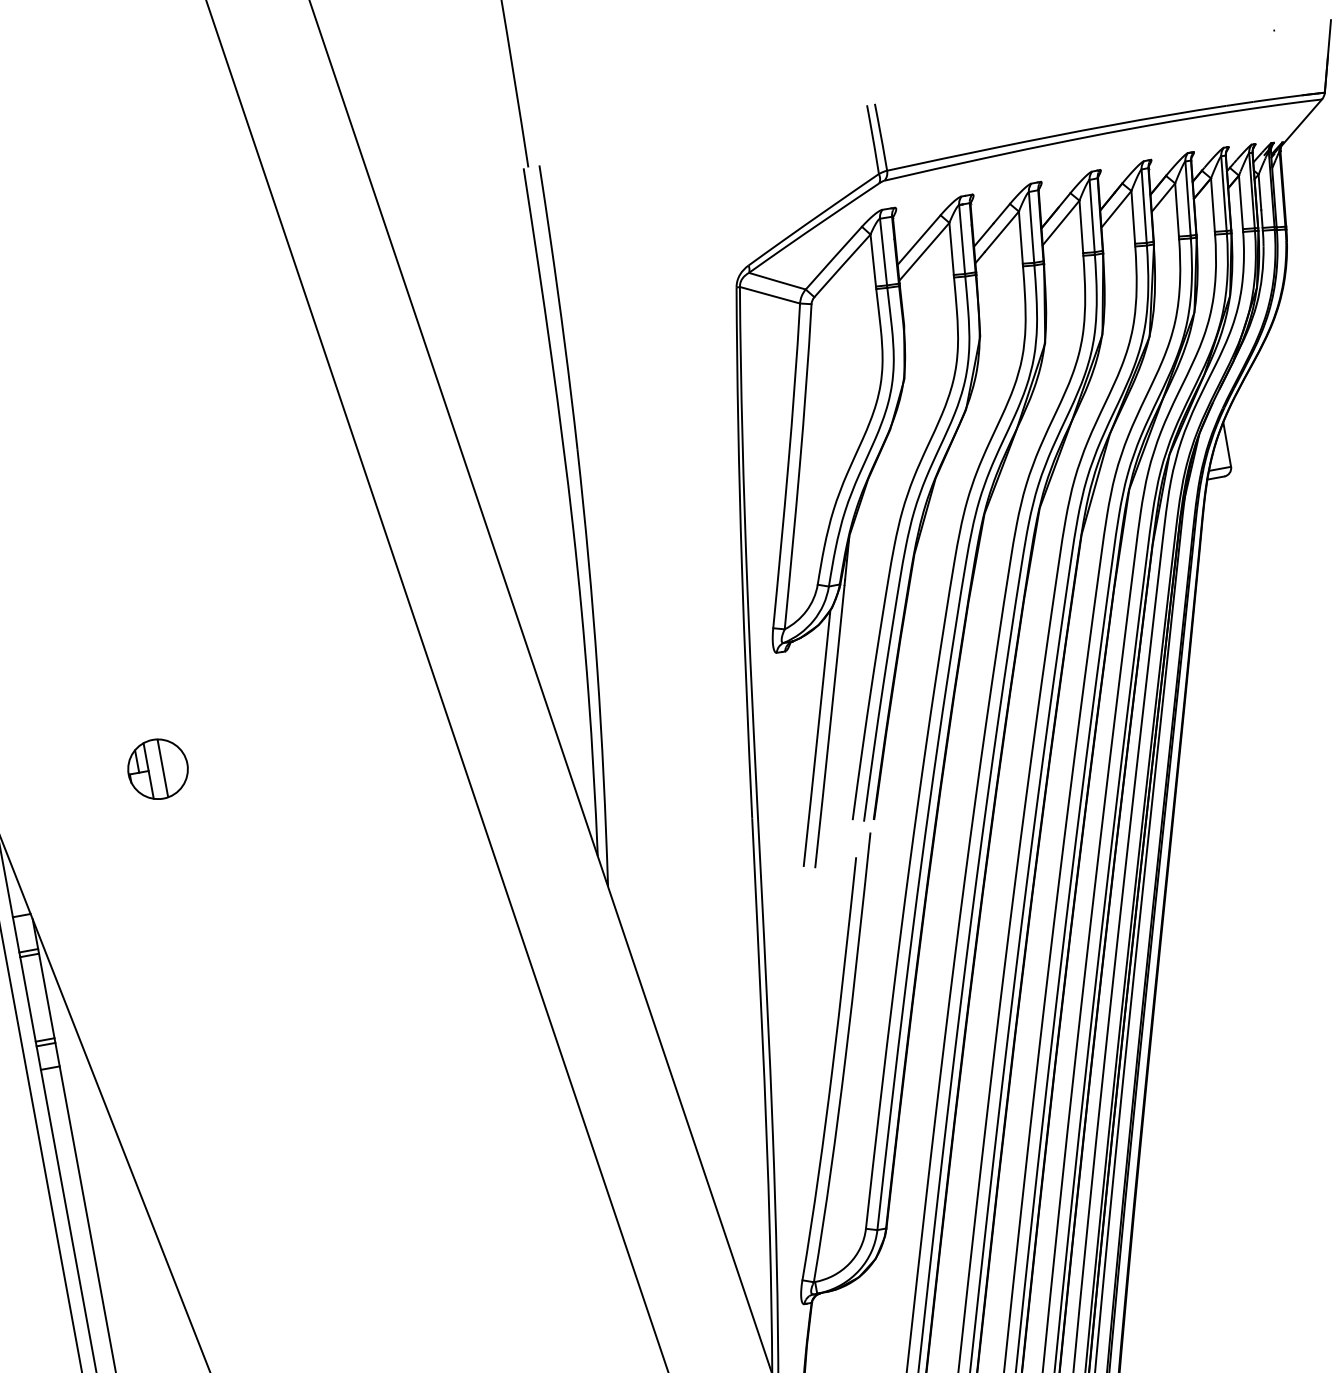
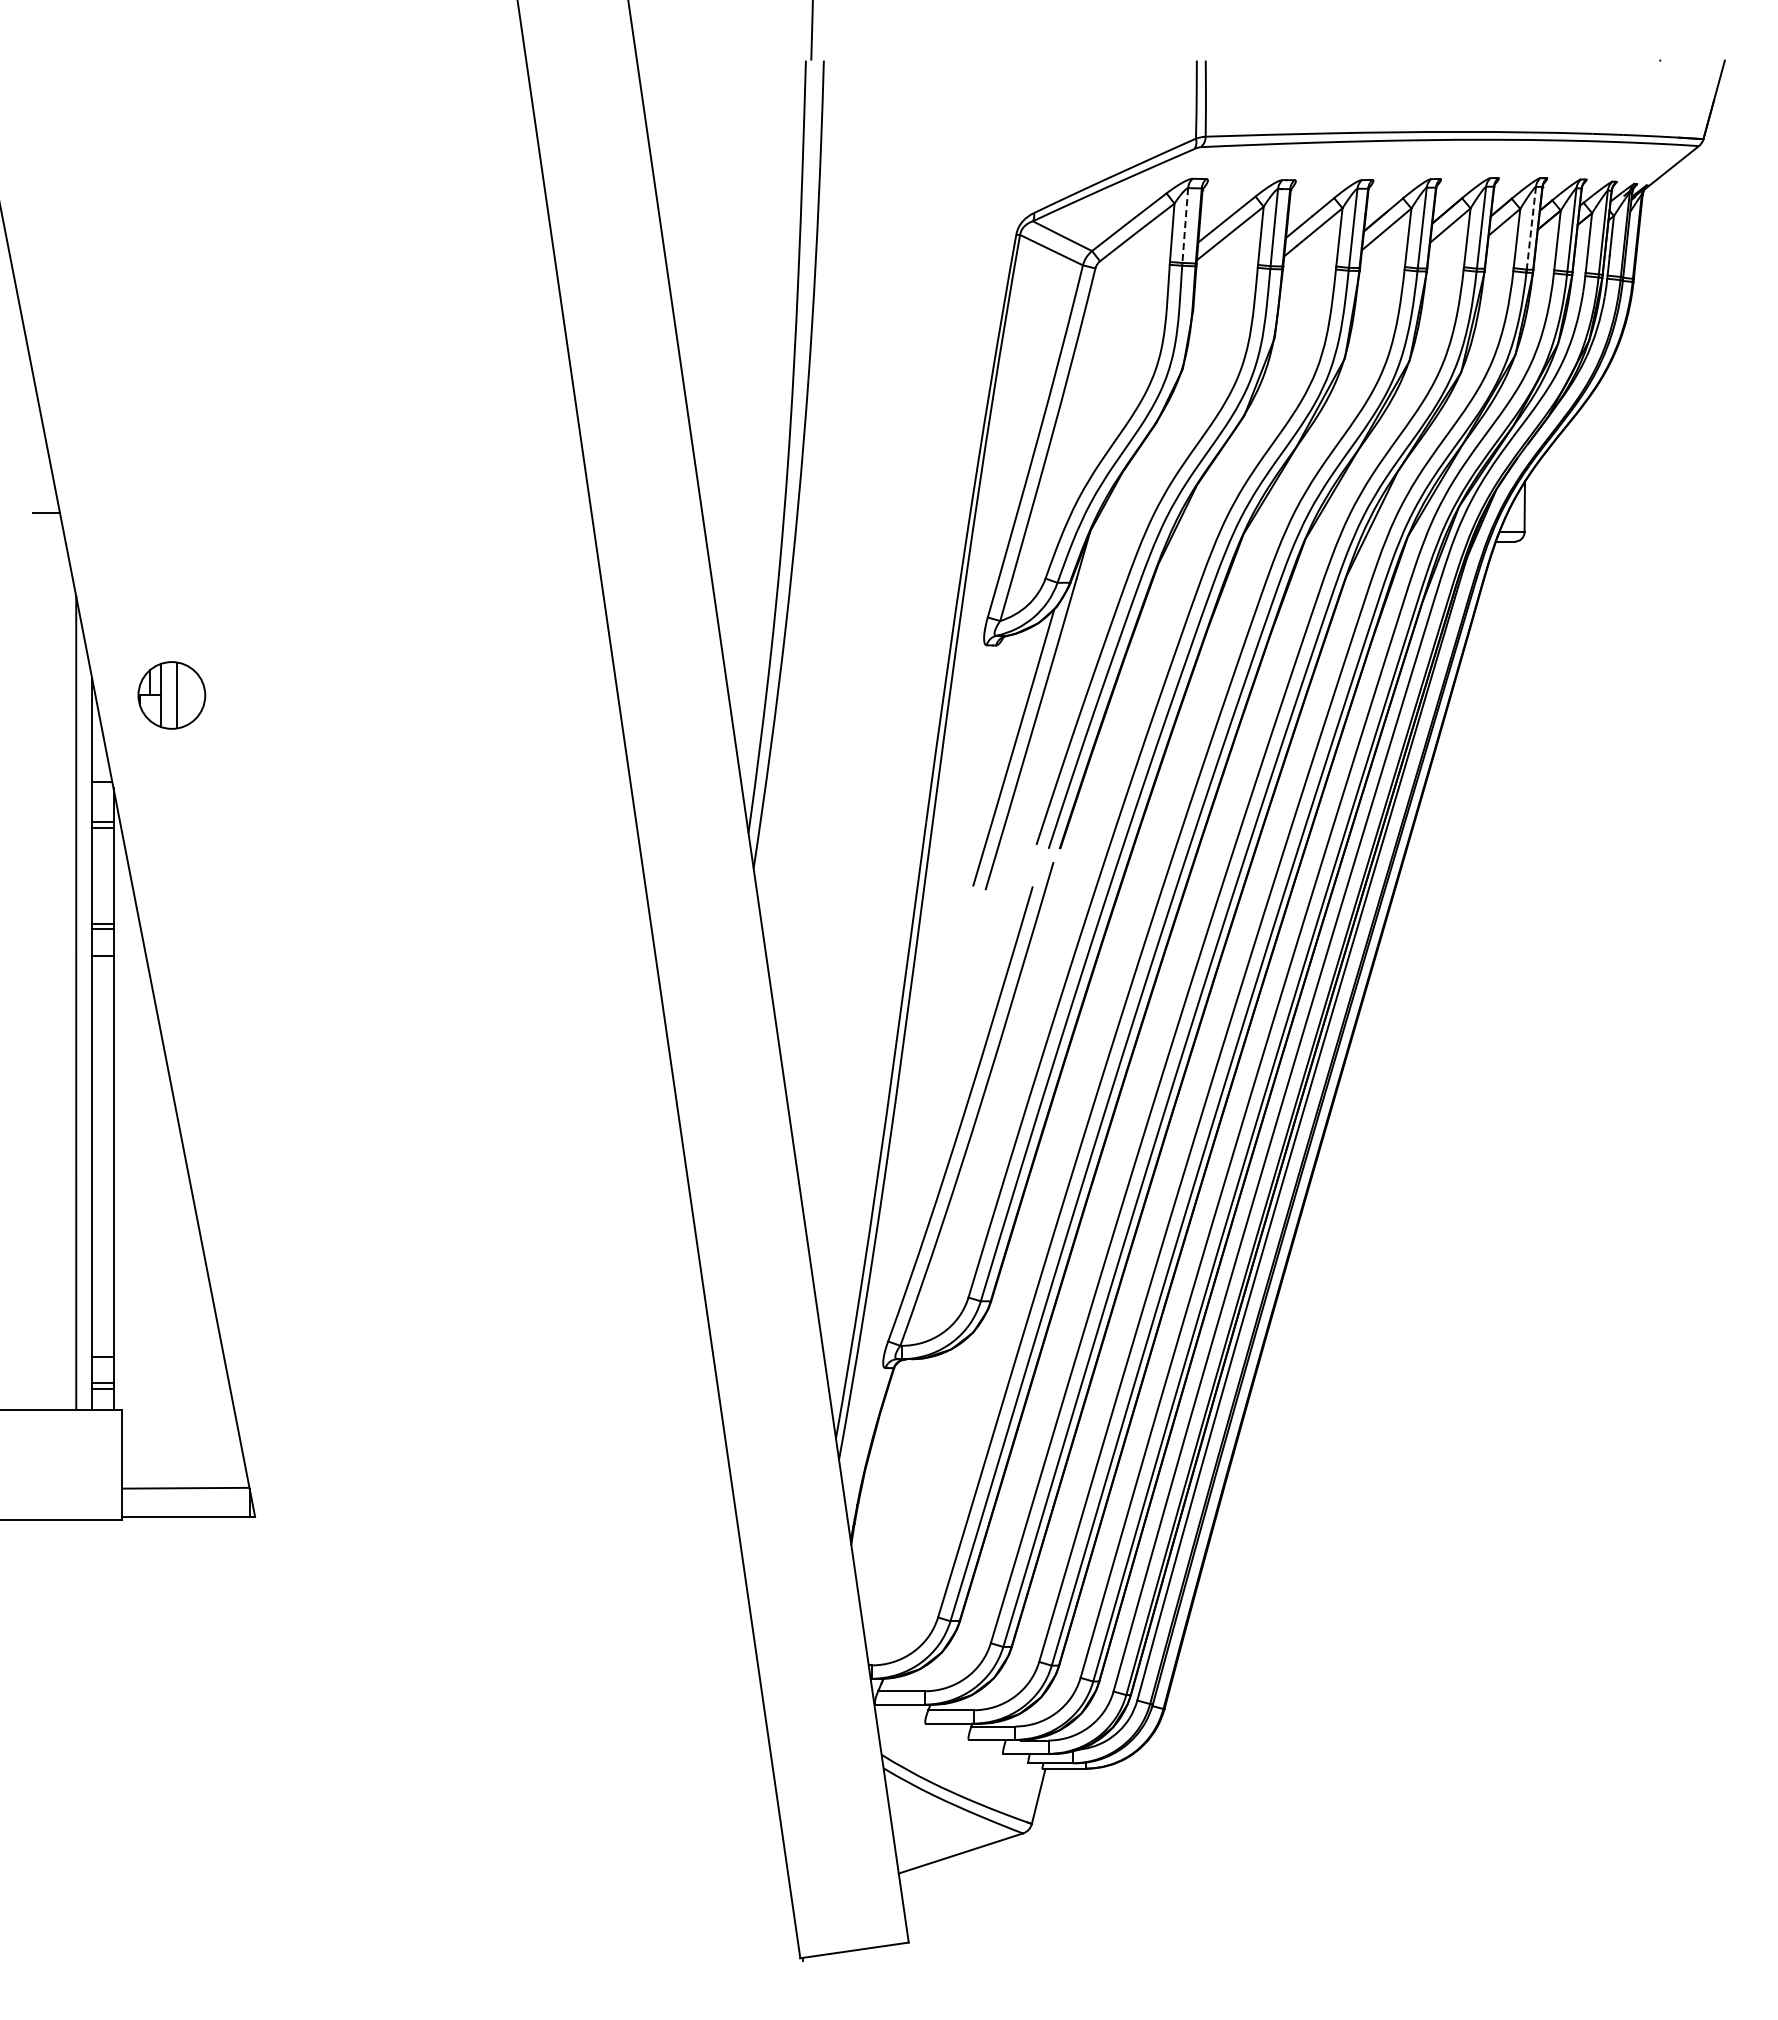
line: (1188, 198) -> (1531, 228), solid -> dashed
line: (883, 252) -> (1185, 226), solid -> dashed
part: (157, 769) -> (171, 695), moved

